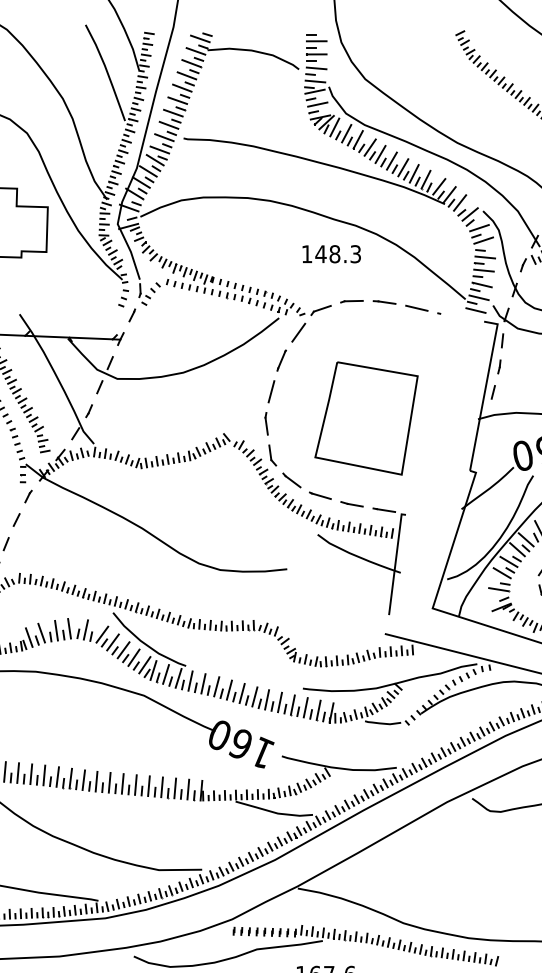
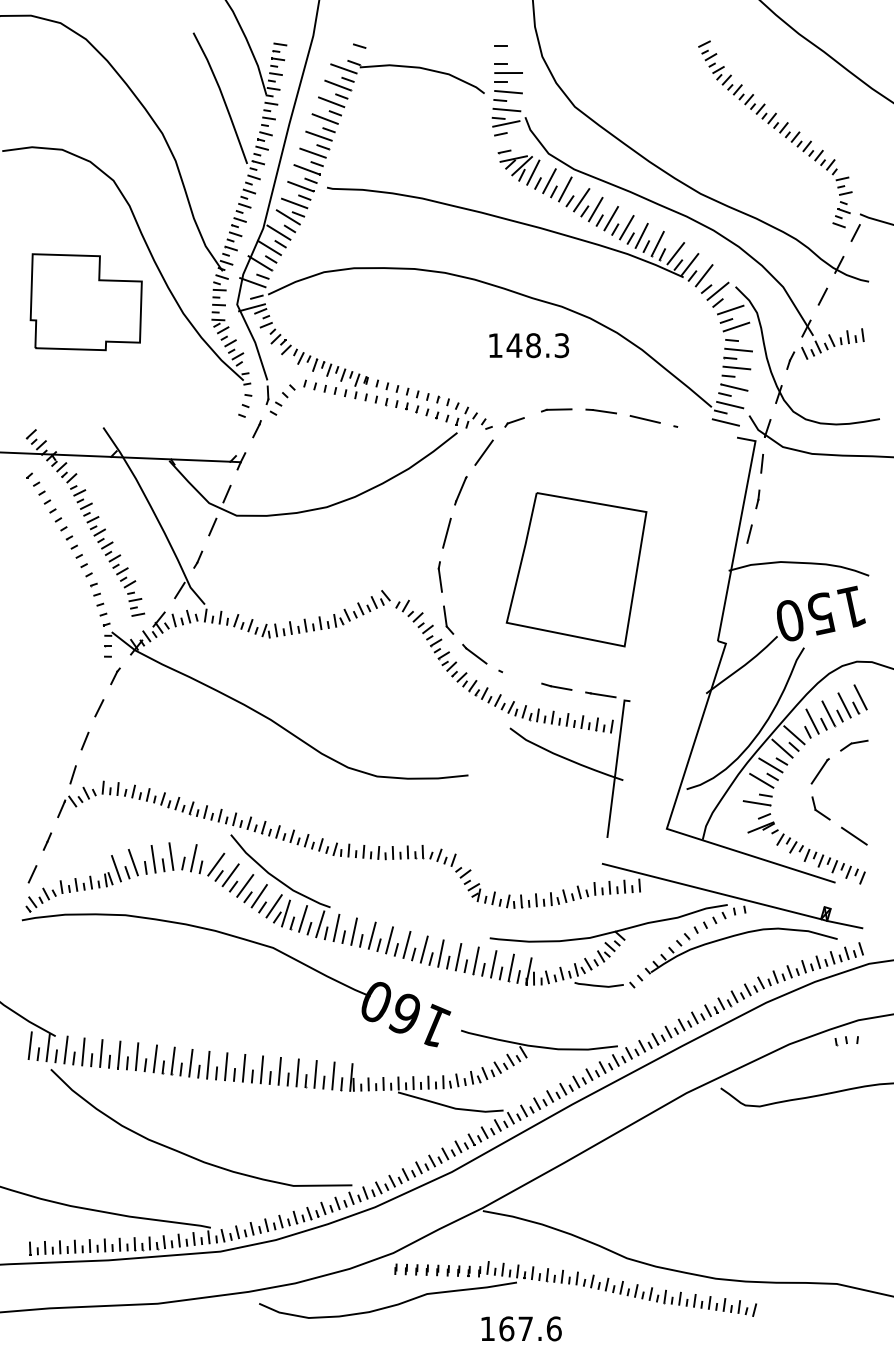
line: (200, 38) -> (349, 51), removed
line: (316, 41) -> (508, 55), removed
line: (317, 104) -> (509, 141), removed
part: (321, 310) -> (514, 422), size x0.7
line: (321, 496) -> (514, 675), removed

